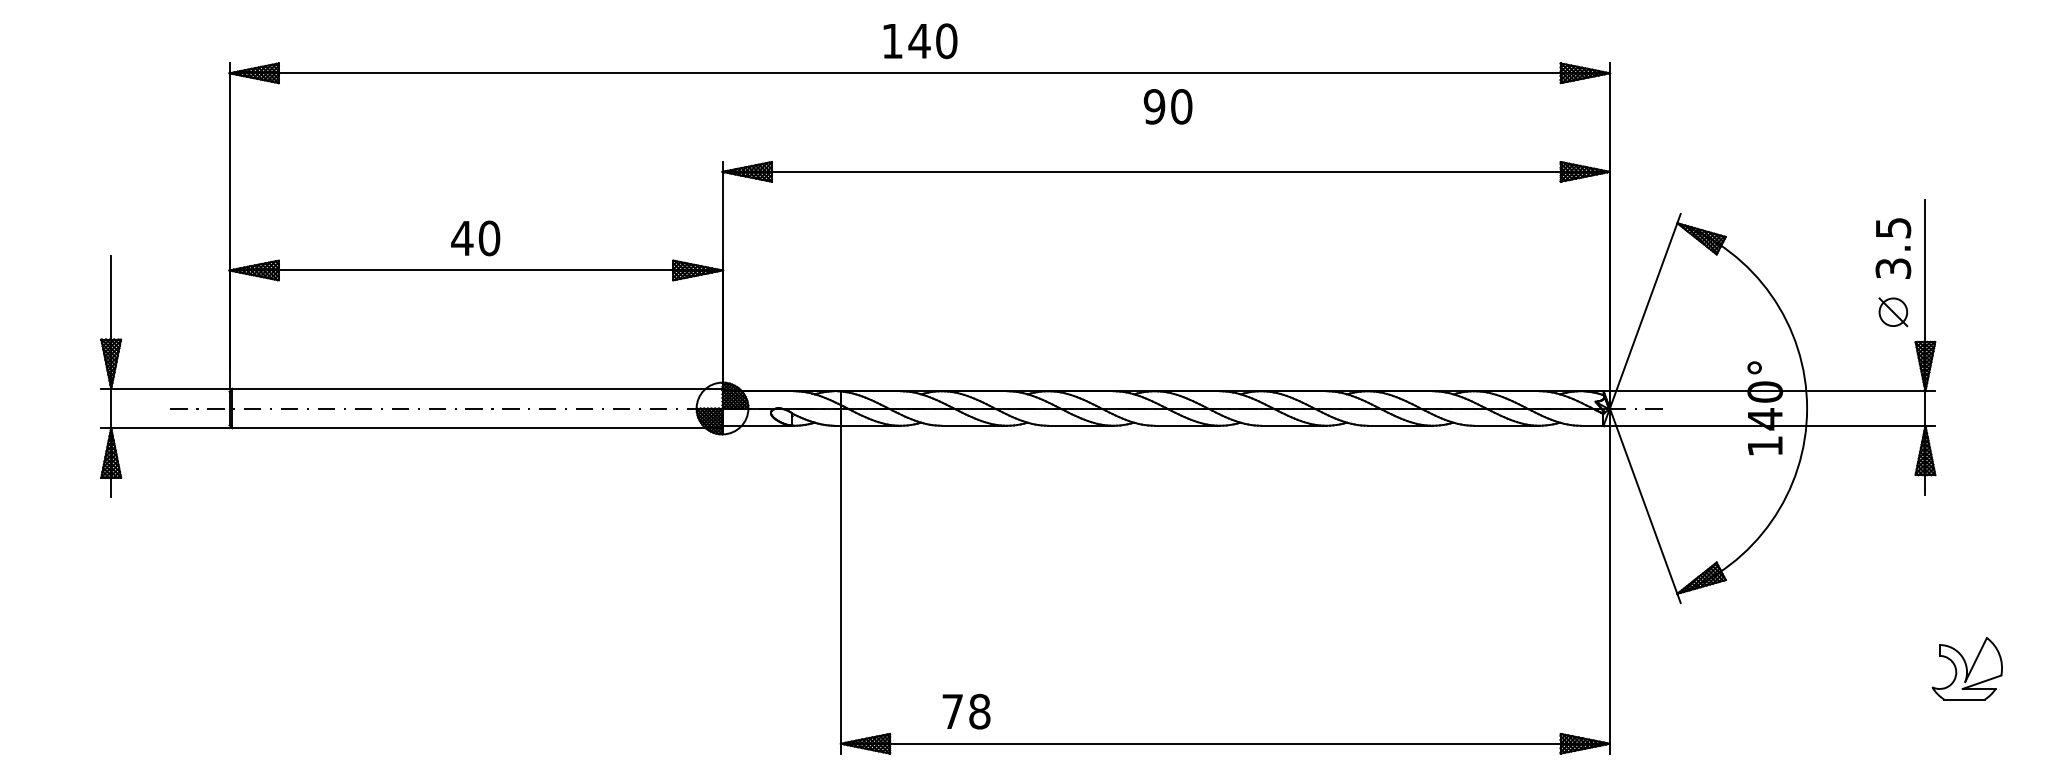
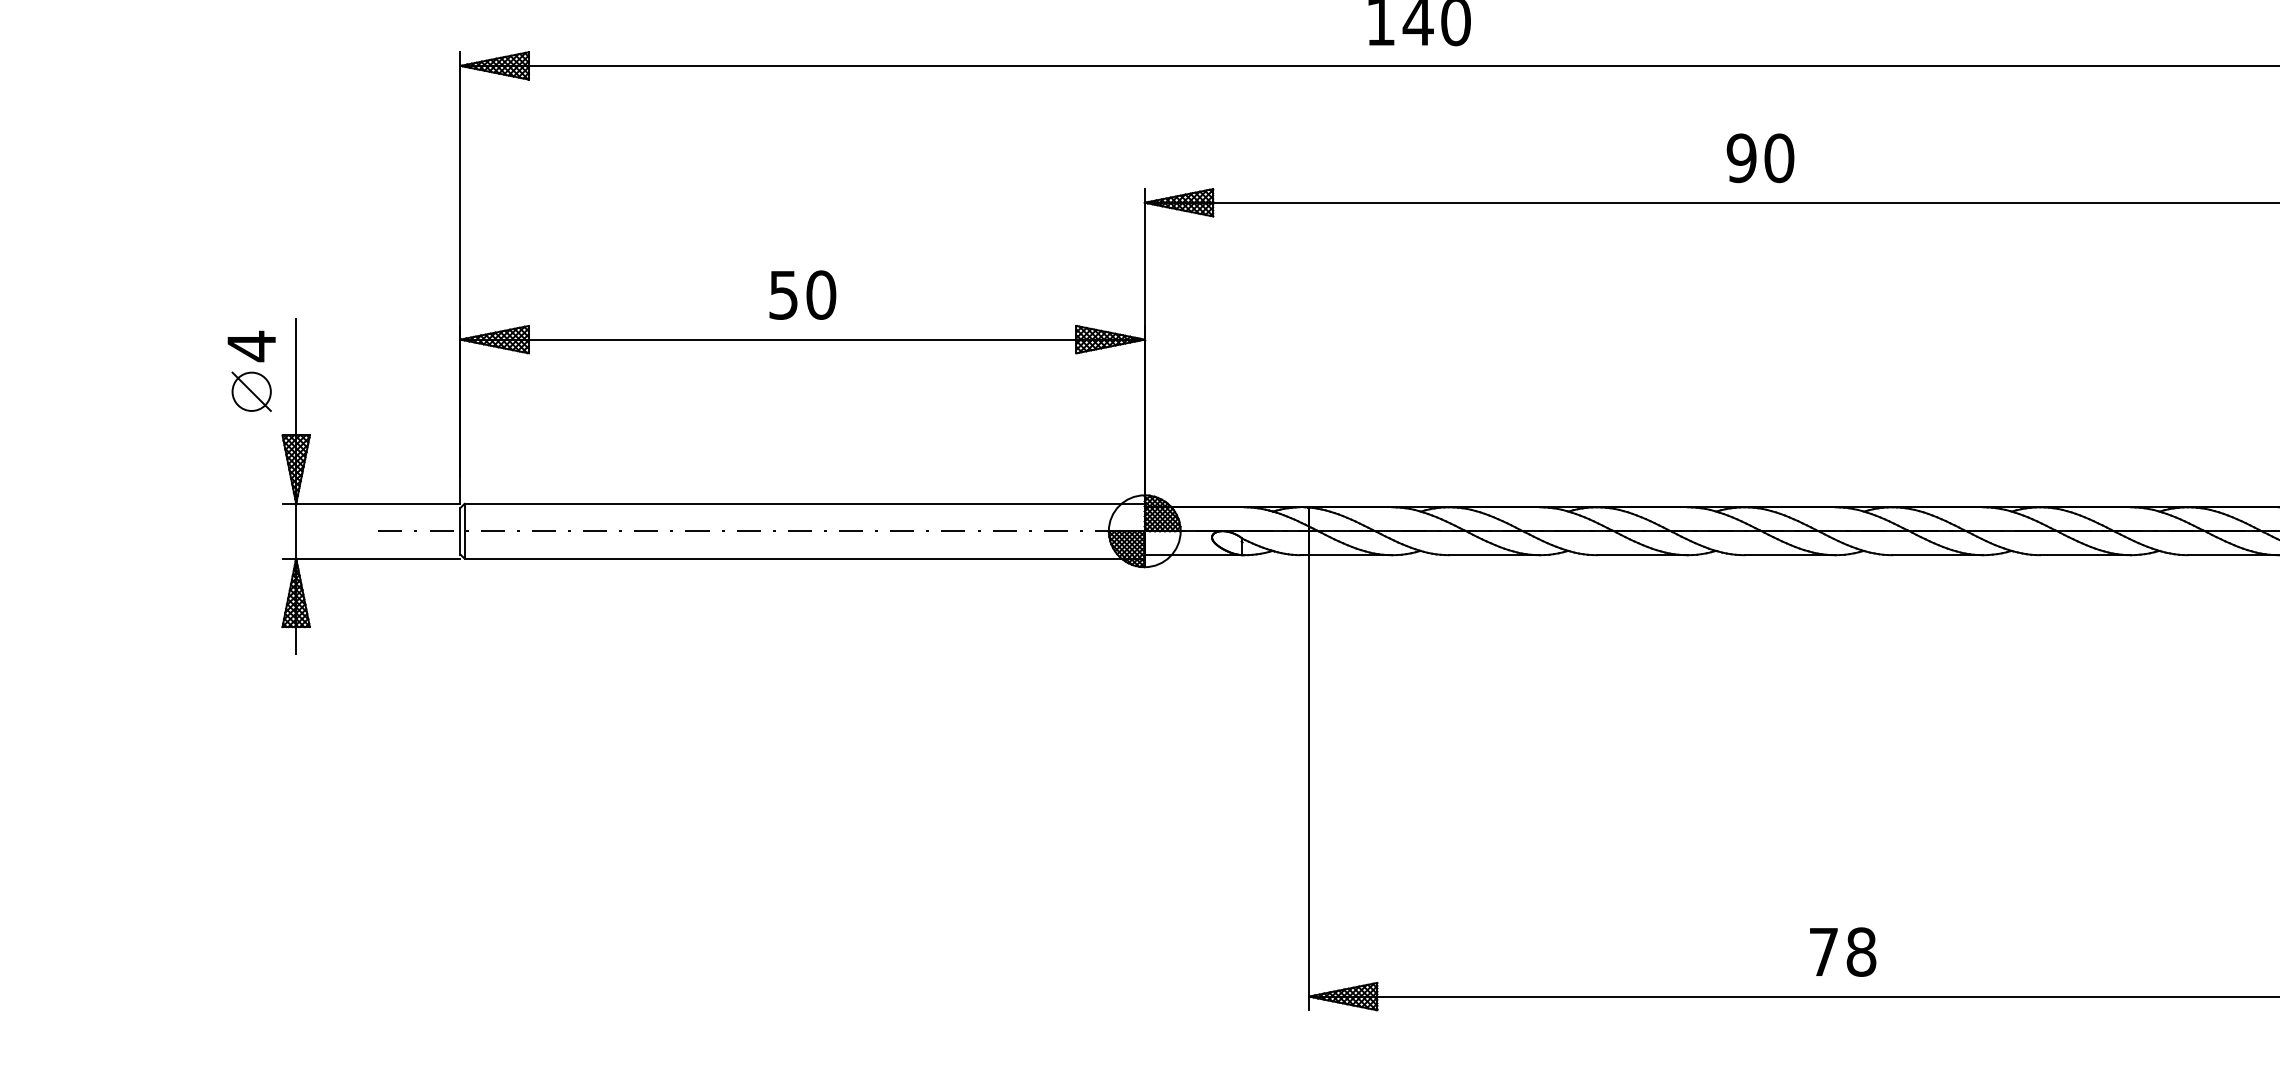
text: (1167, 106) -> (1759, 157), moved
text: (462, 238) -> (783, 295), 40 -> 50
part: (79, 293) -> (252, 371), added
text: (966, 711) -> (1842, 951), moved

